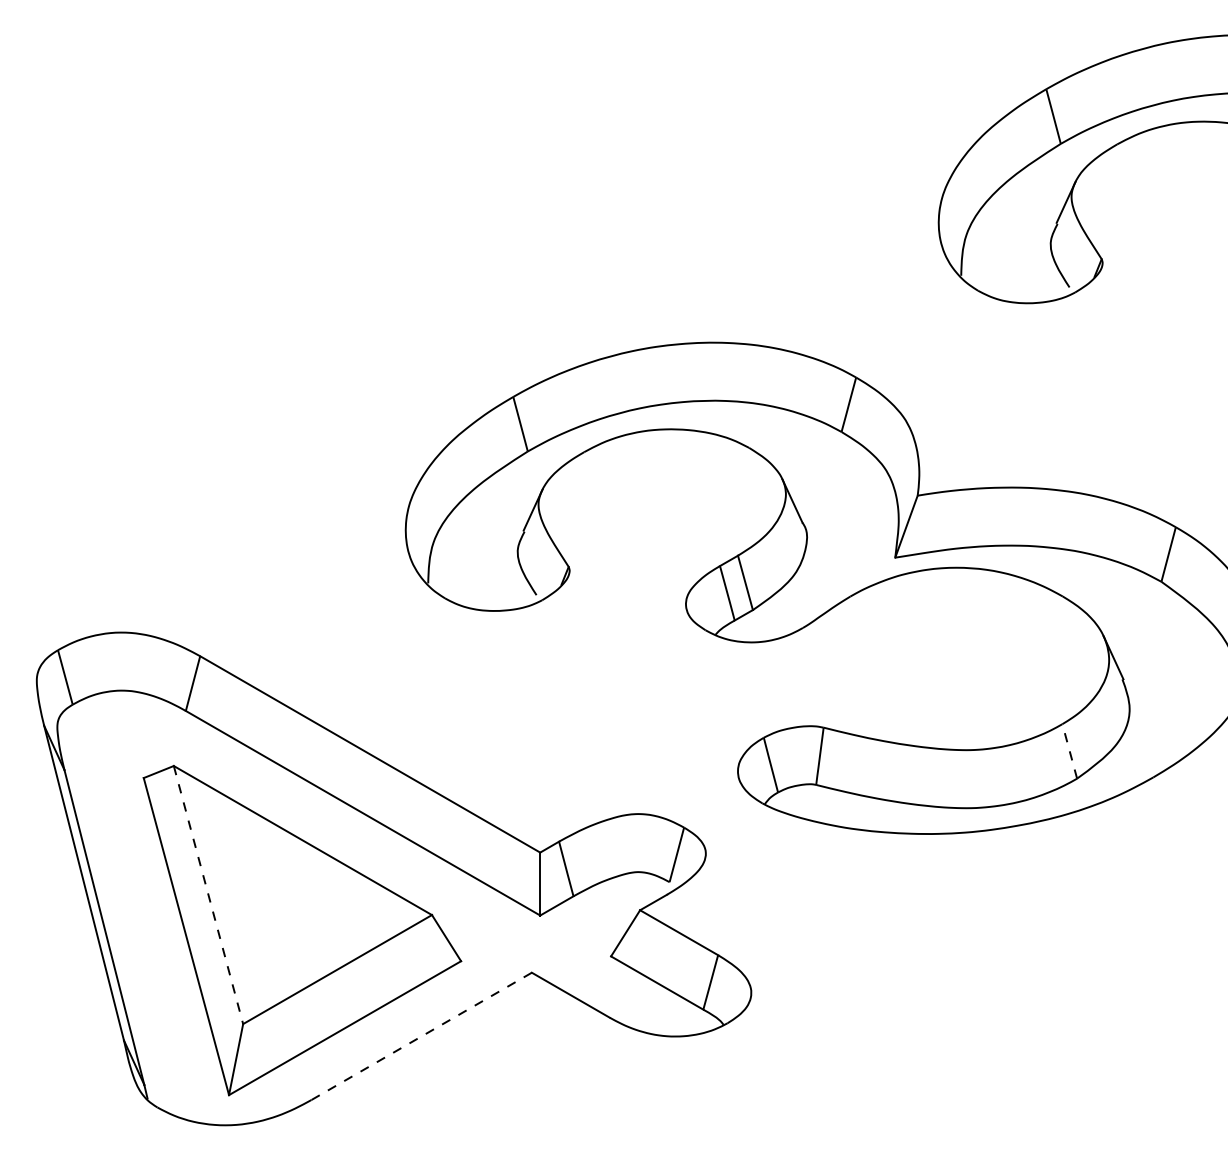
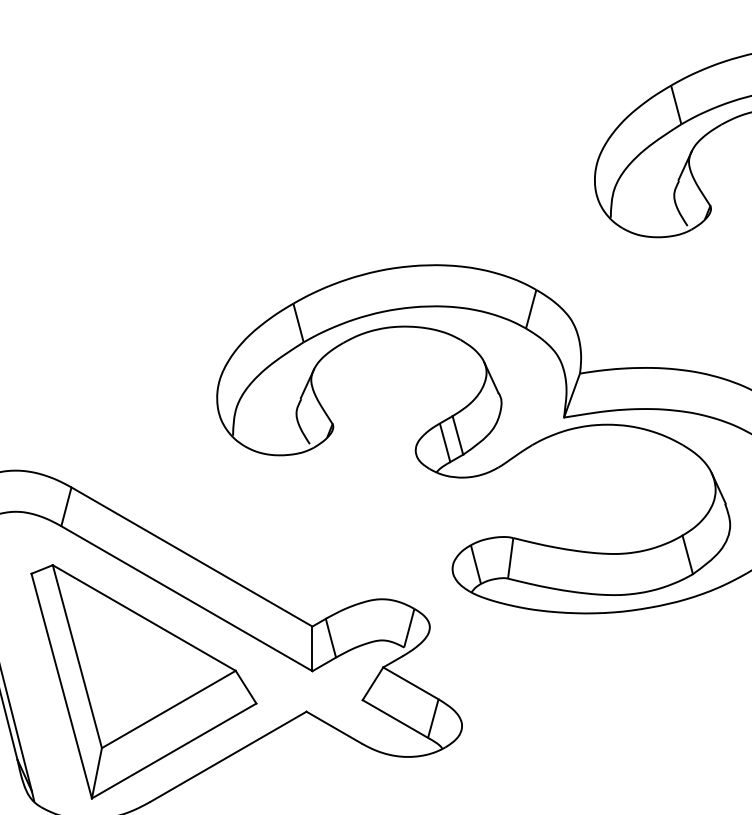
line: (1069, 750) -> (687, 554), dashed -> solid
line: (208, 895) -> (77, 656), dashed -> solid
line: (421, 1036) -> (228, 756), dashed -> solid

